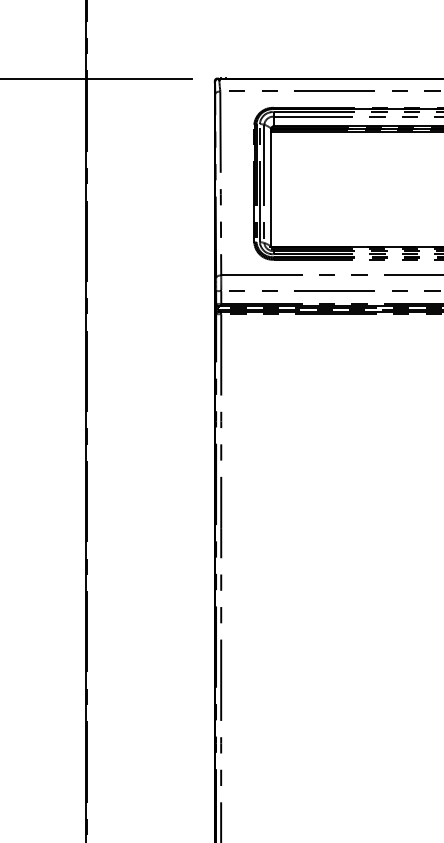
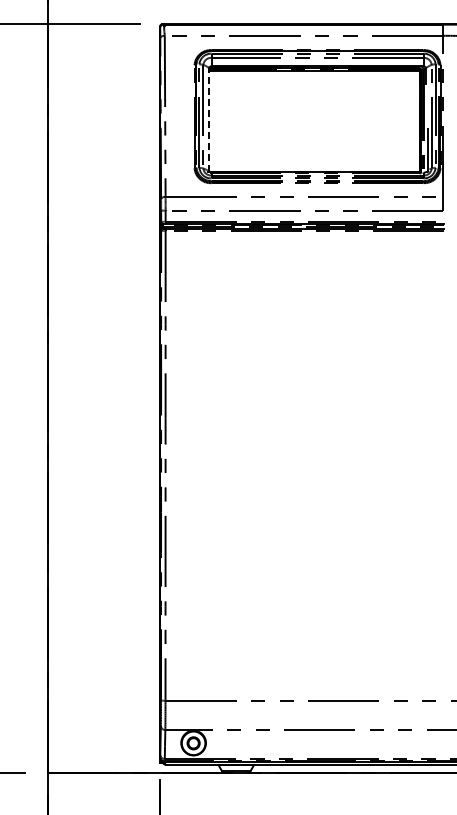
line: (271, 188) -> (209, 120), solid -> dashed

